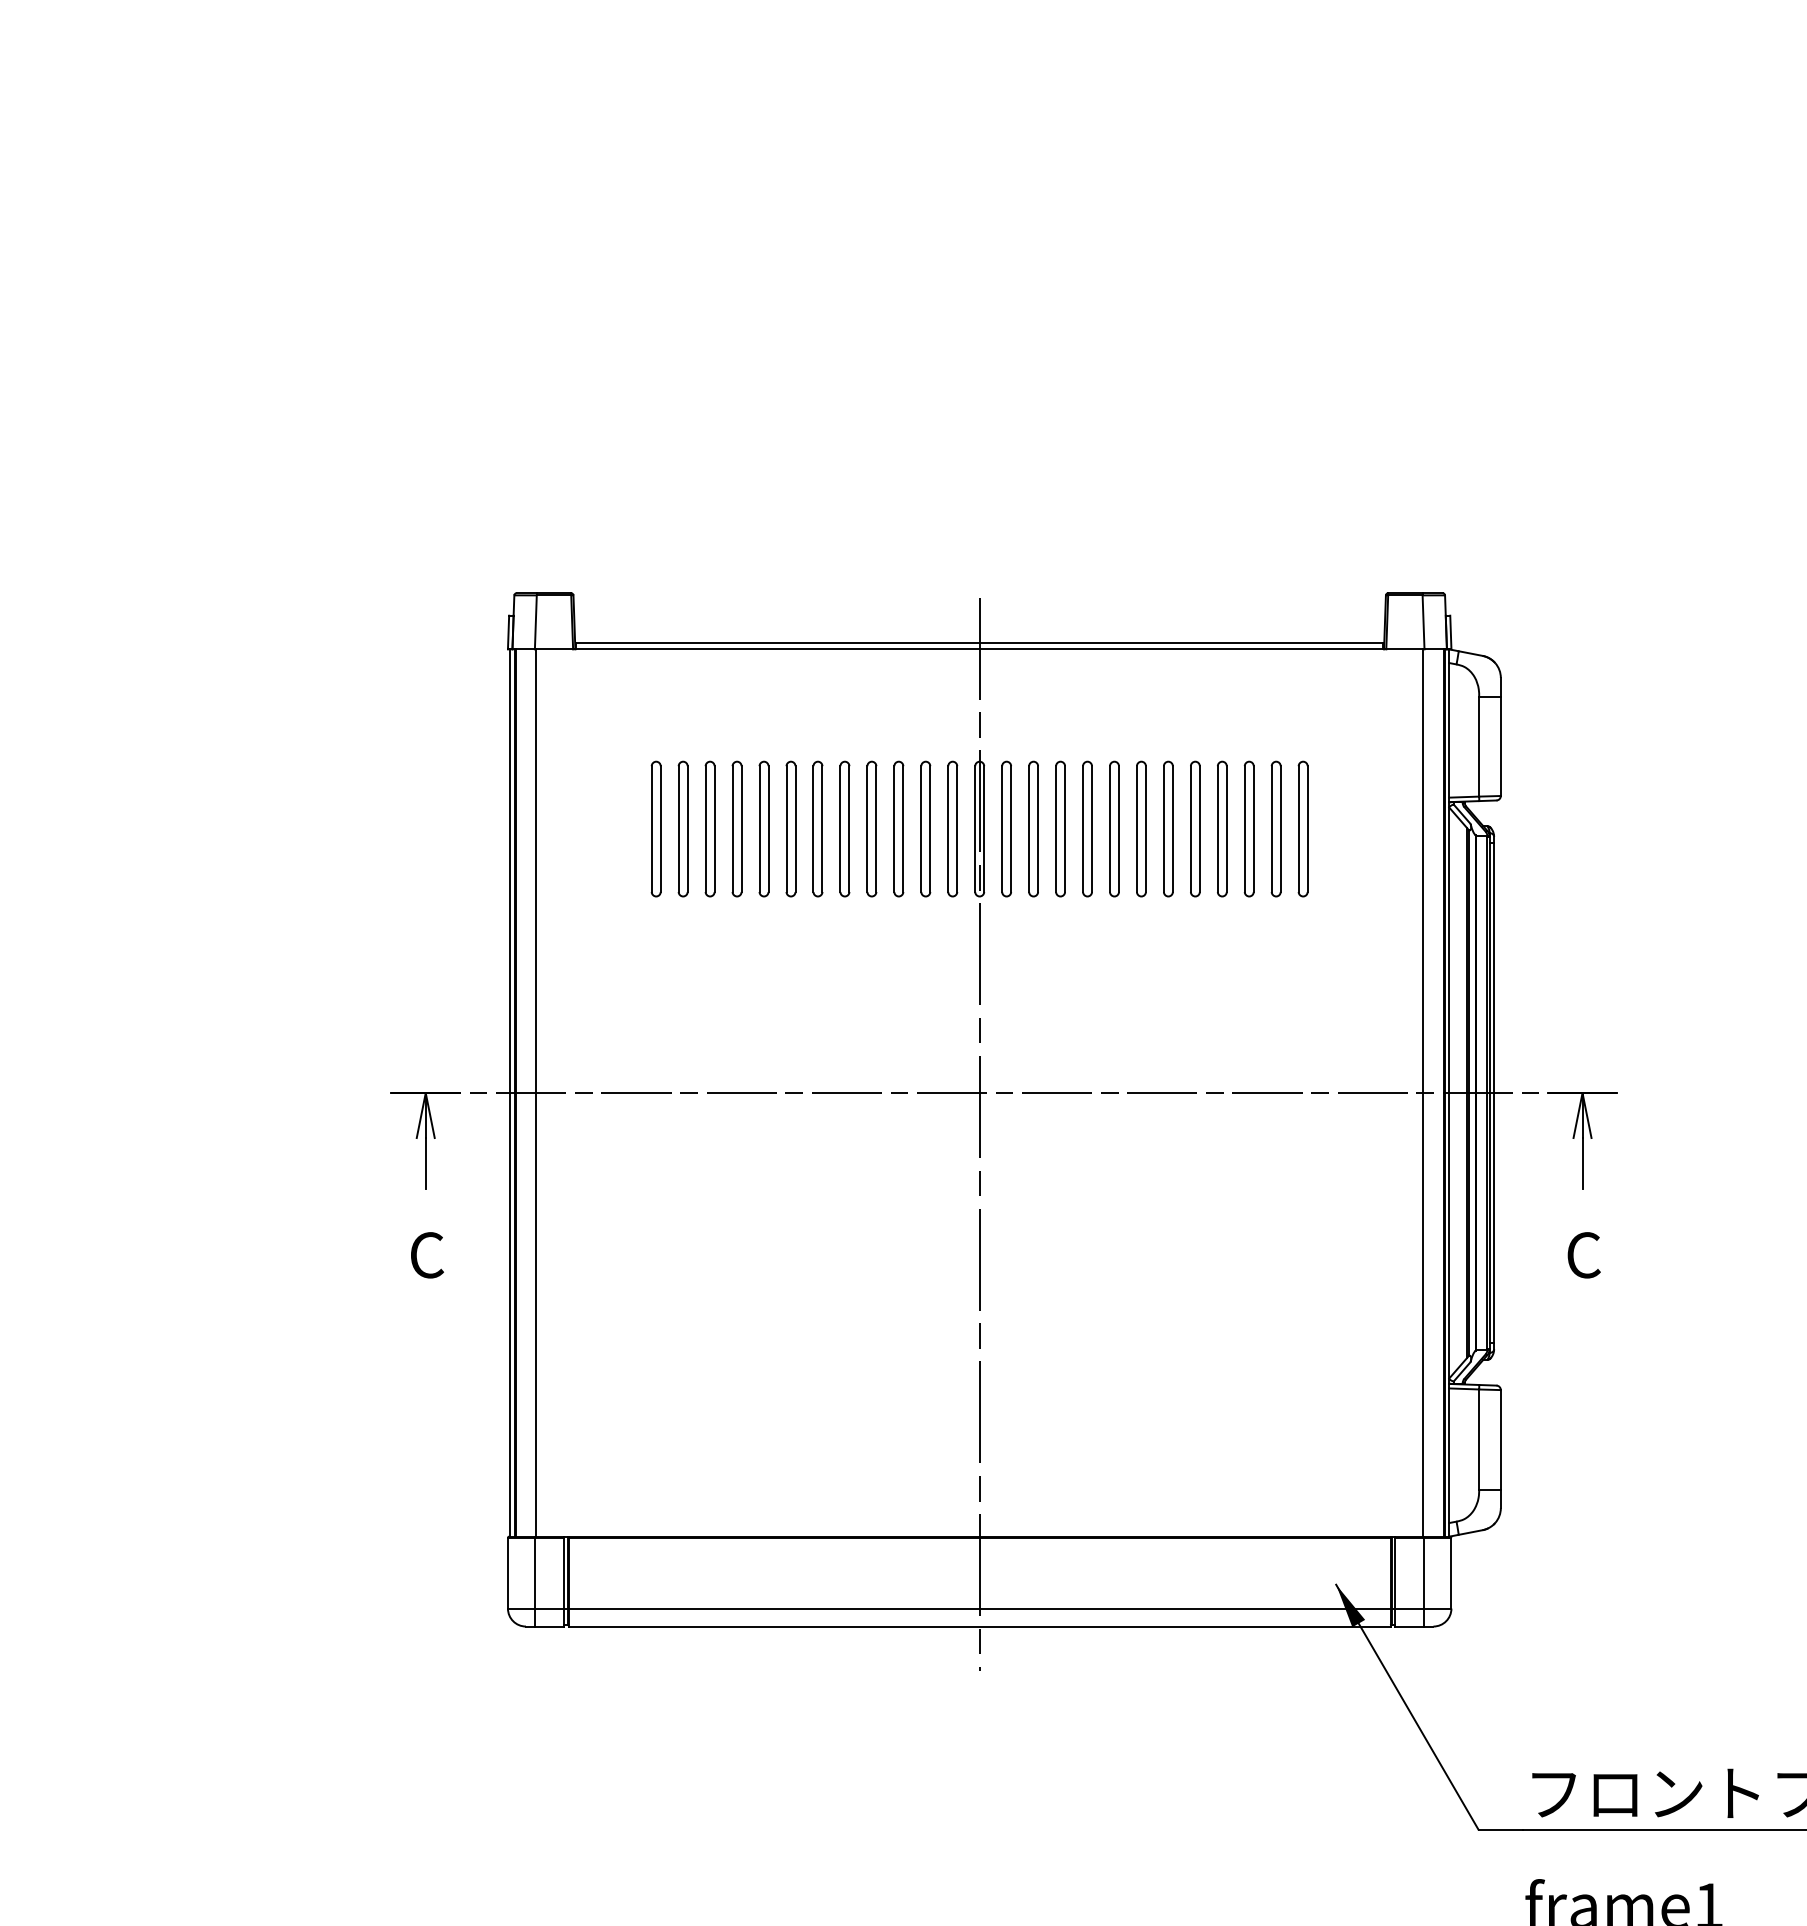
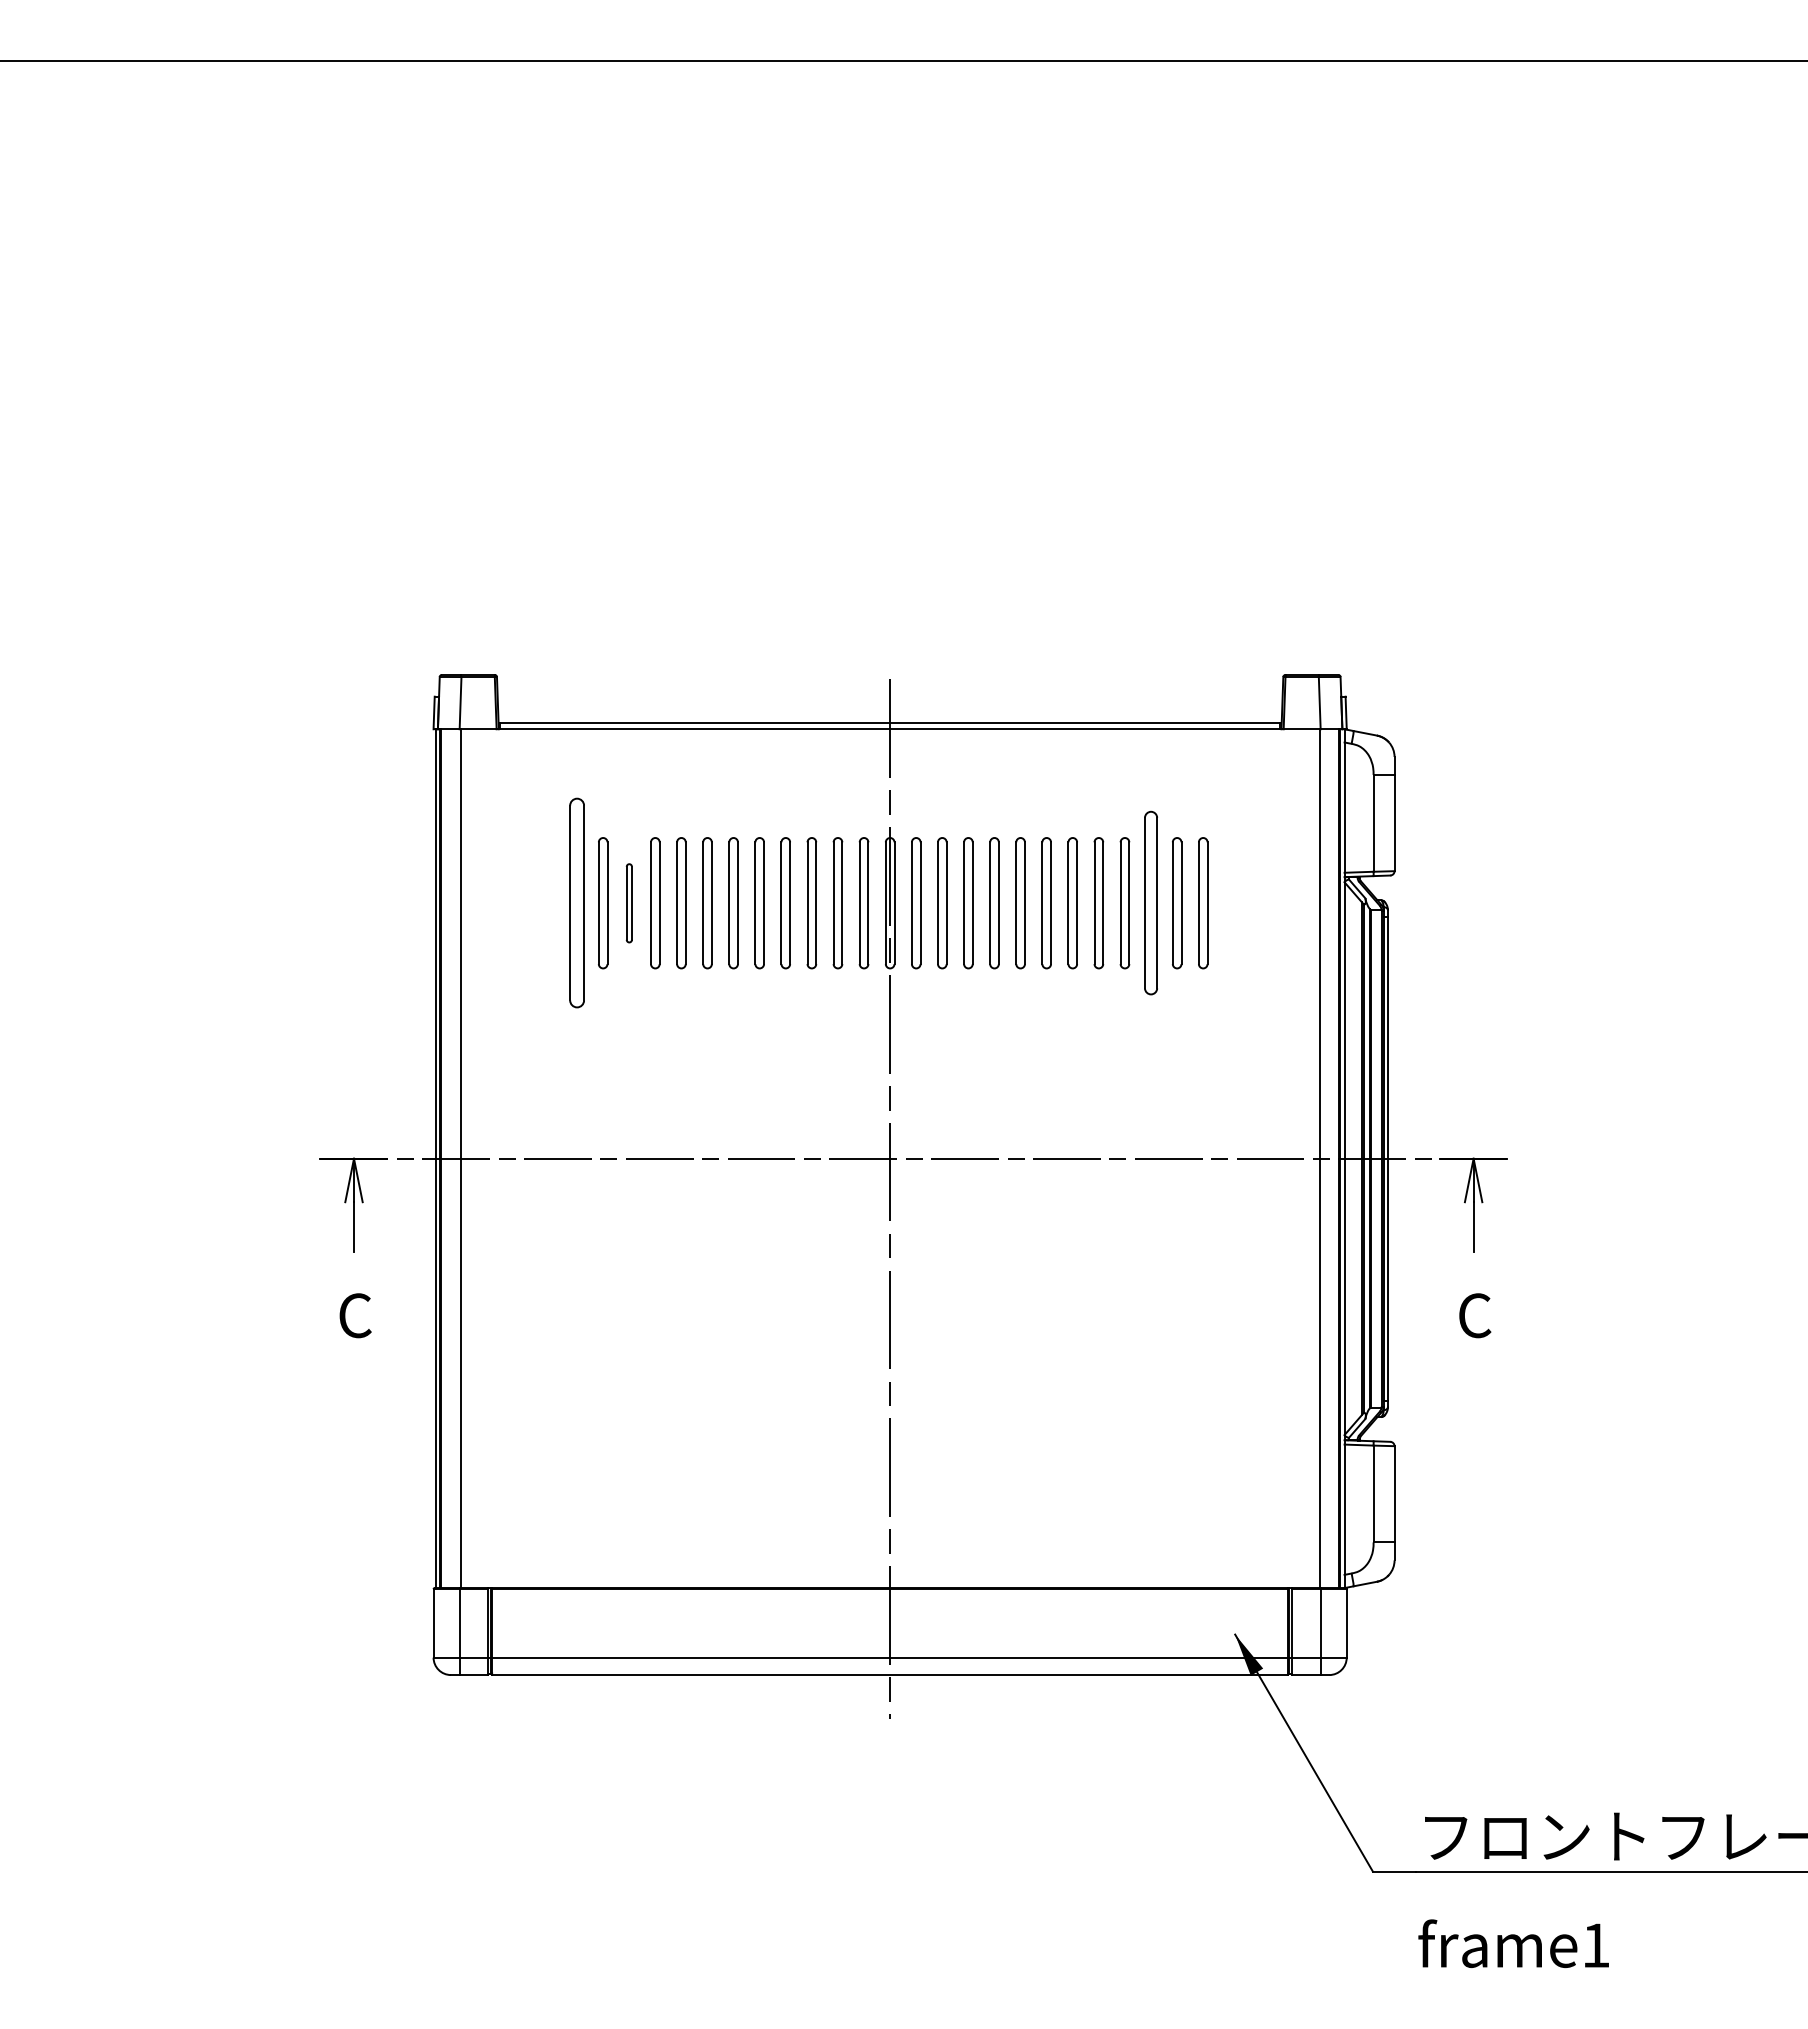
part: (655, 829) -> (576, 903), size x1.6
part: (710, 829) -> (629, 903), size x0.6
part: (1248, 829) -> (1150, 903), size x1.4

